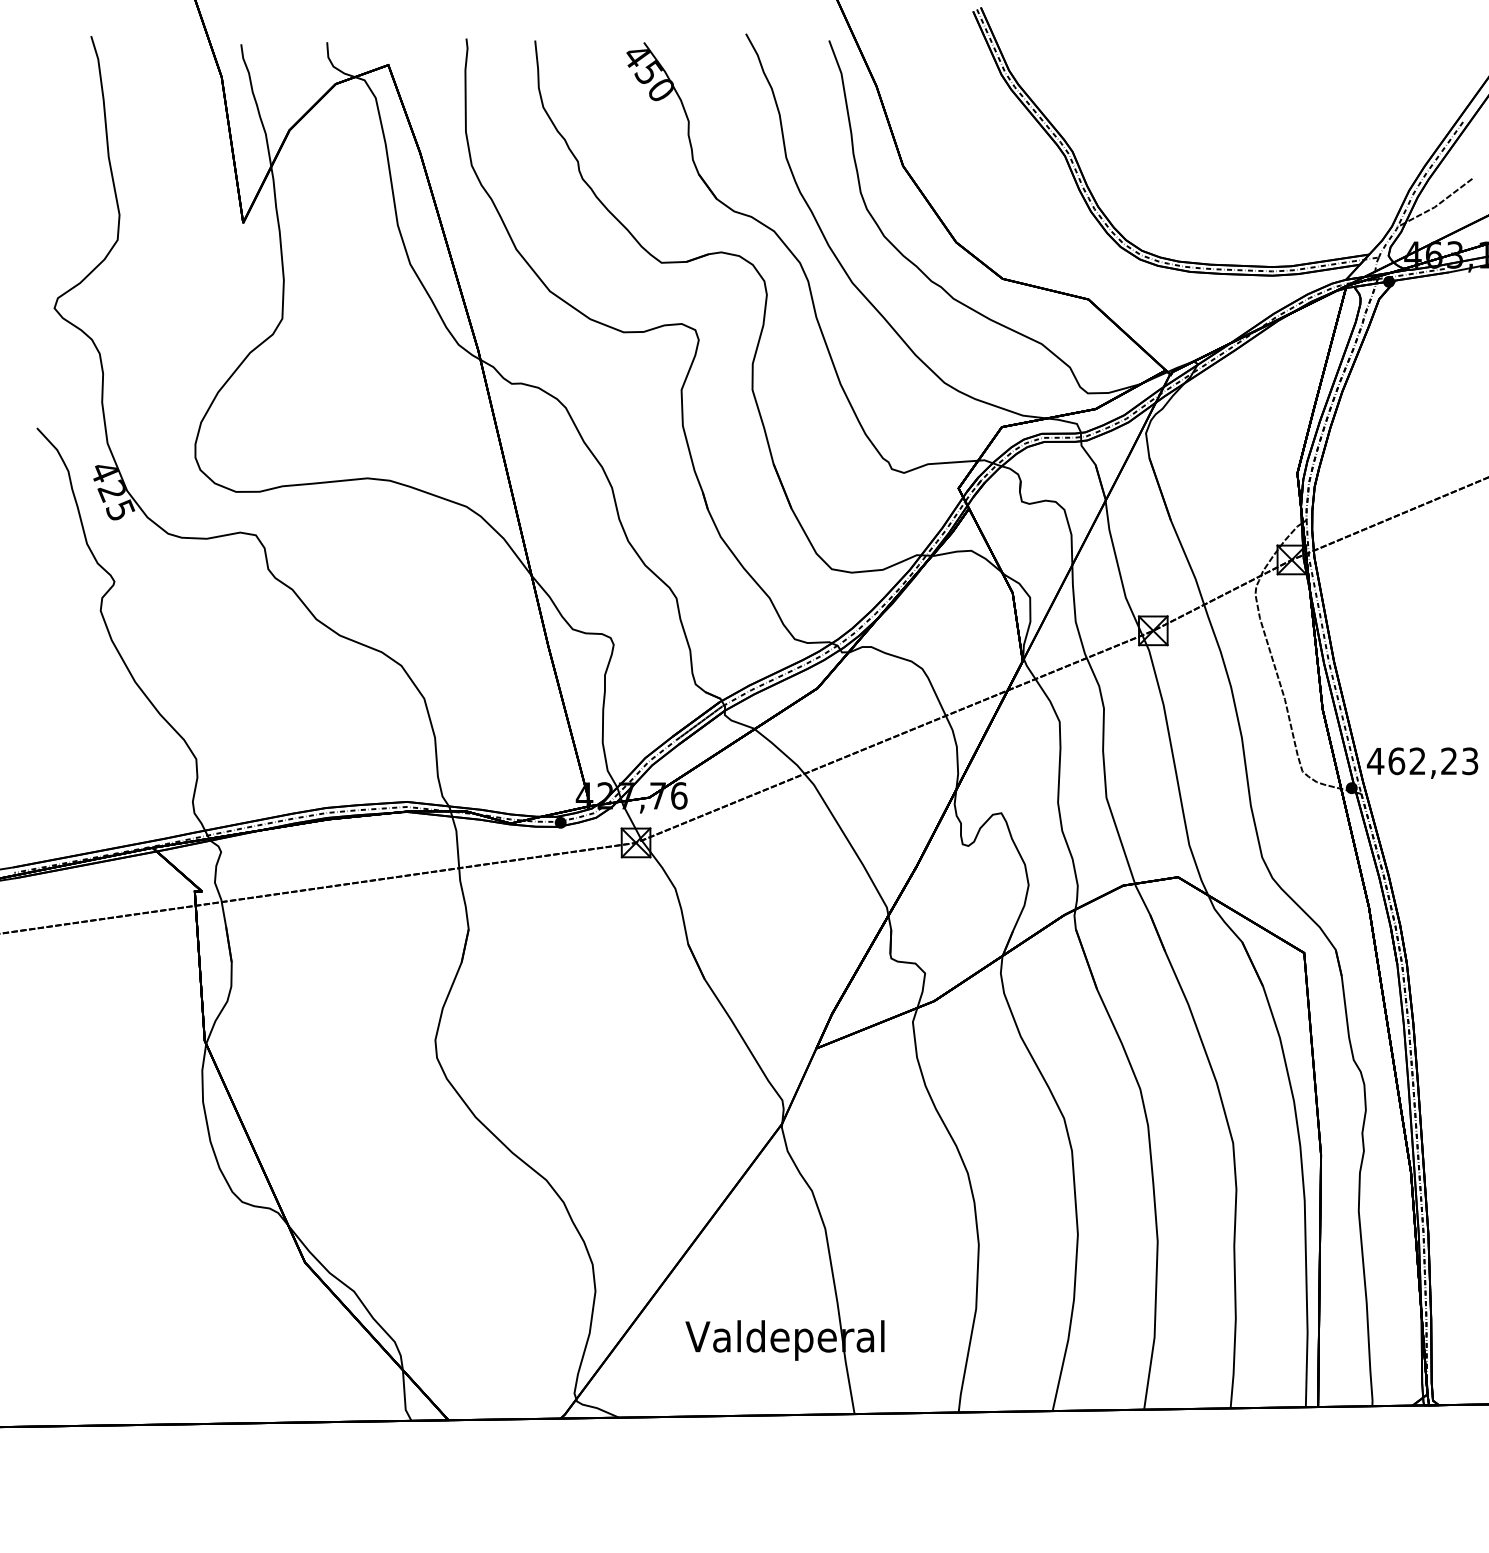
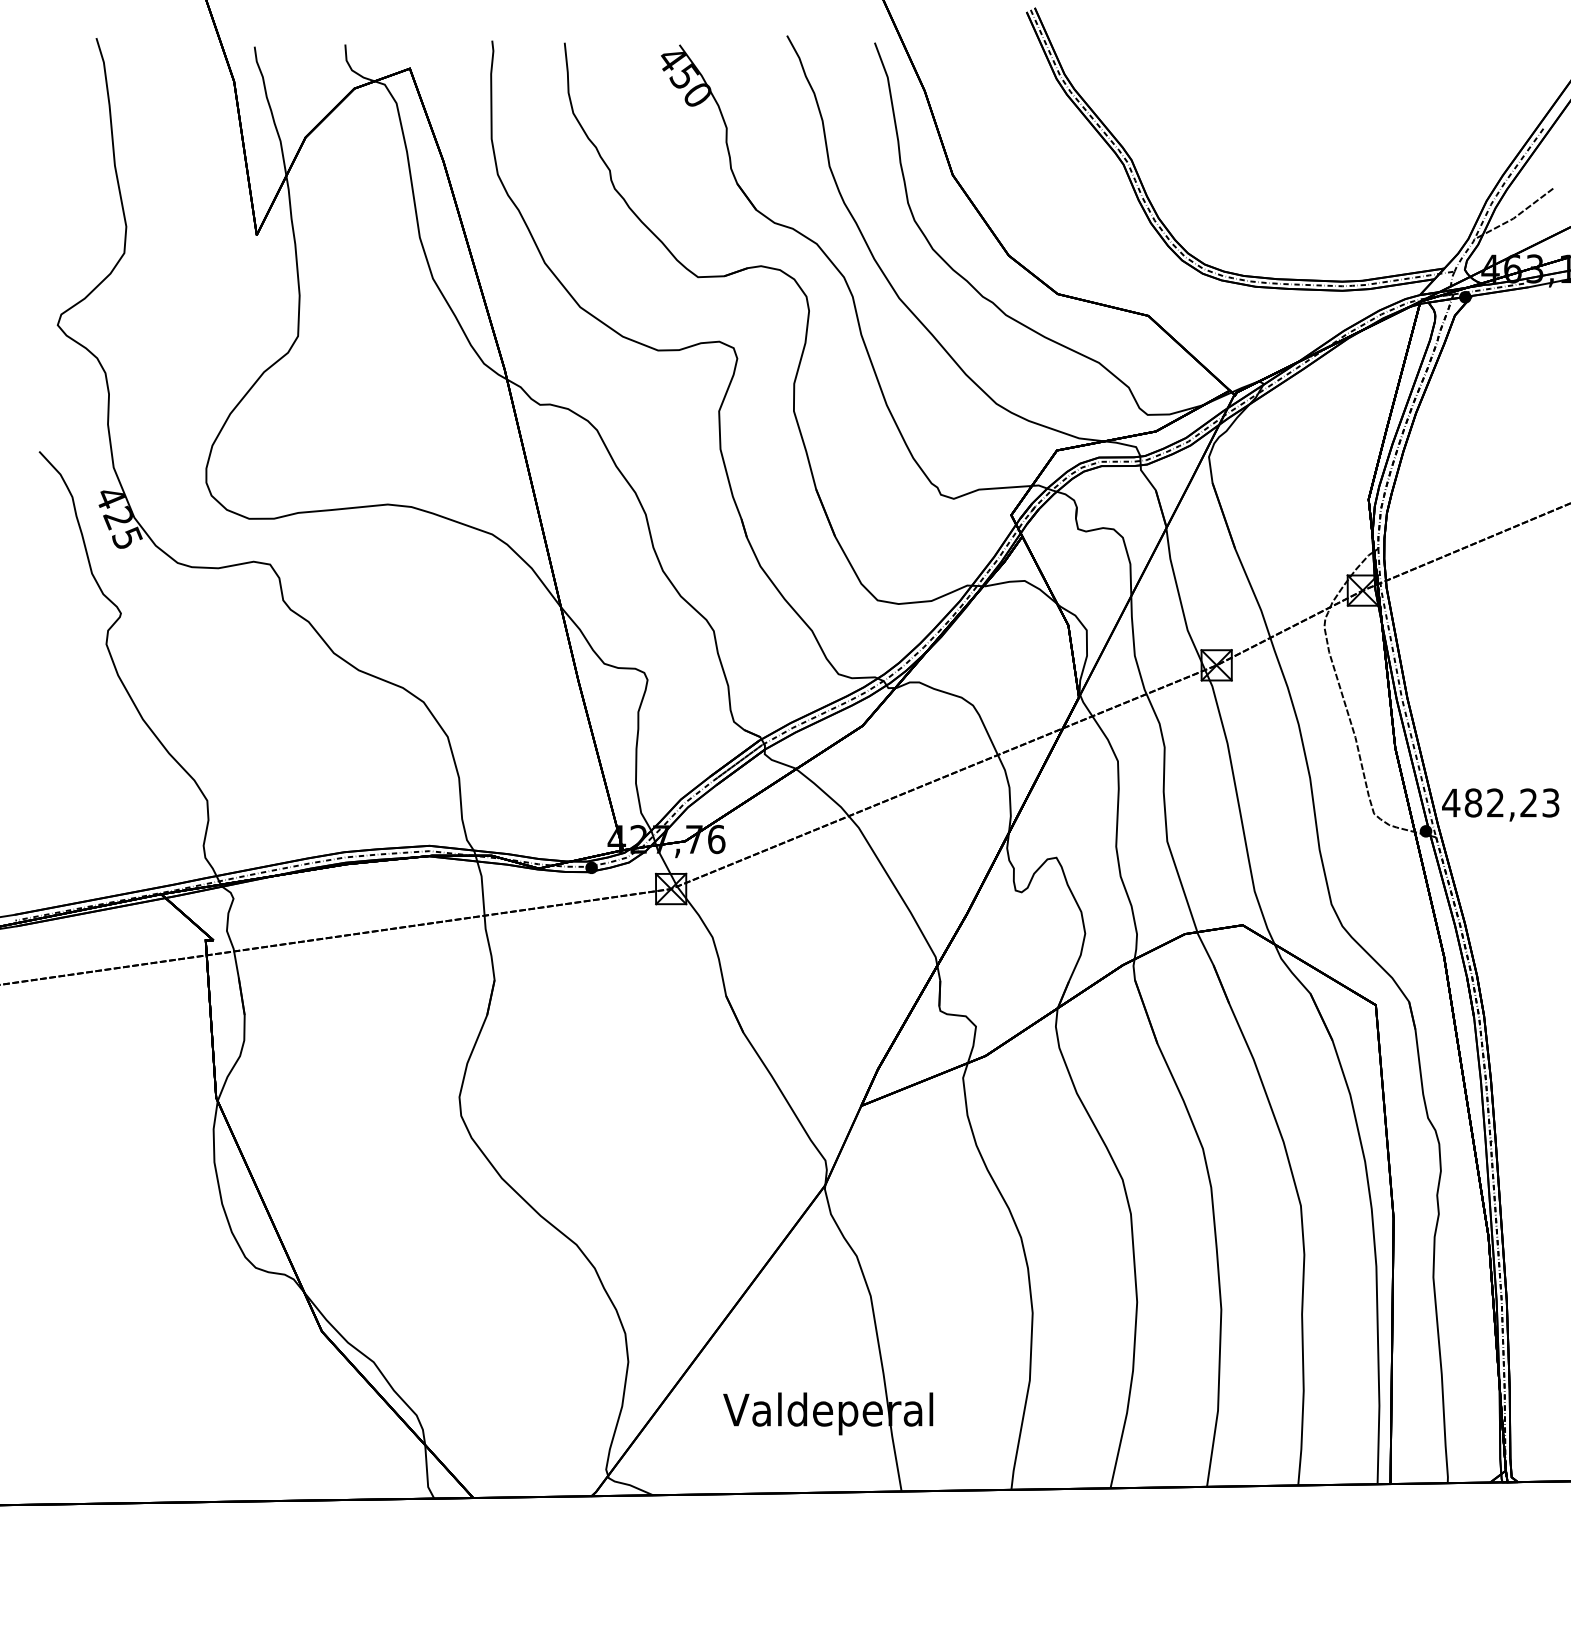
text: (1396, 760) -> (1473, 802), 462,23 -> 482,23

